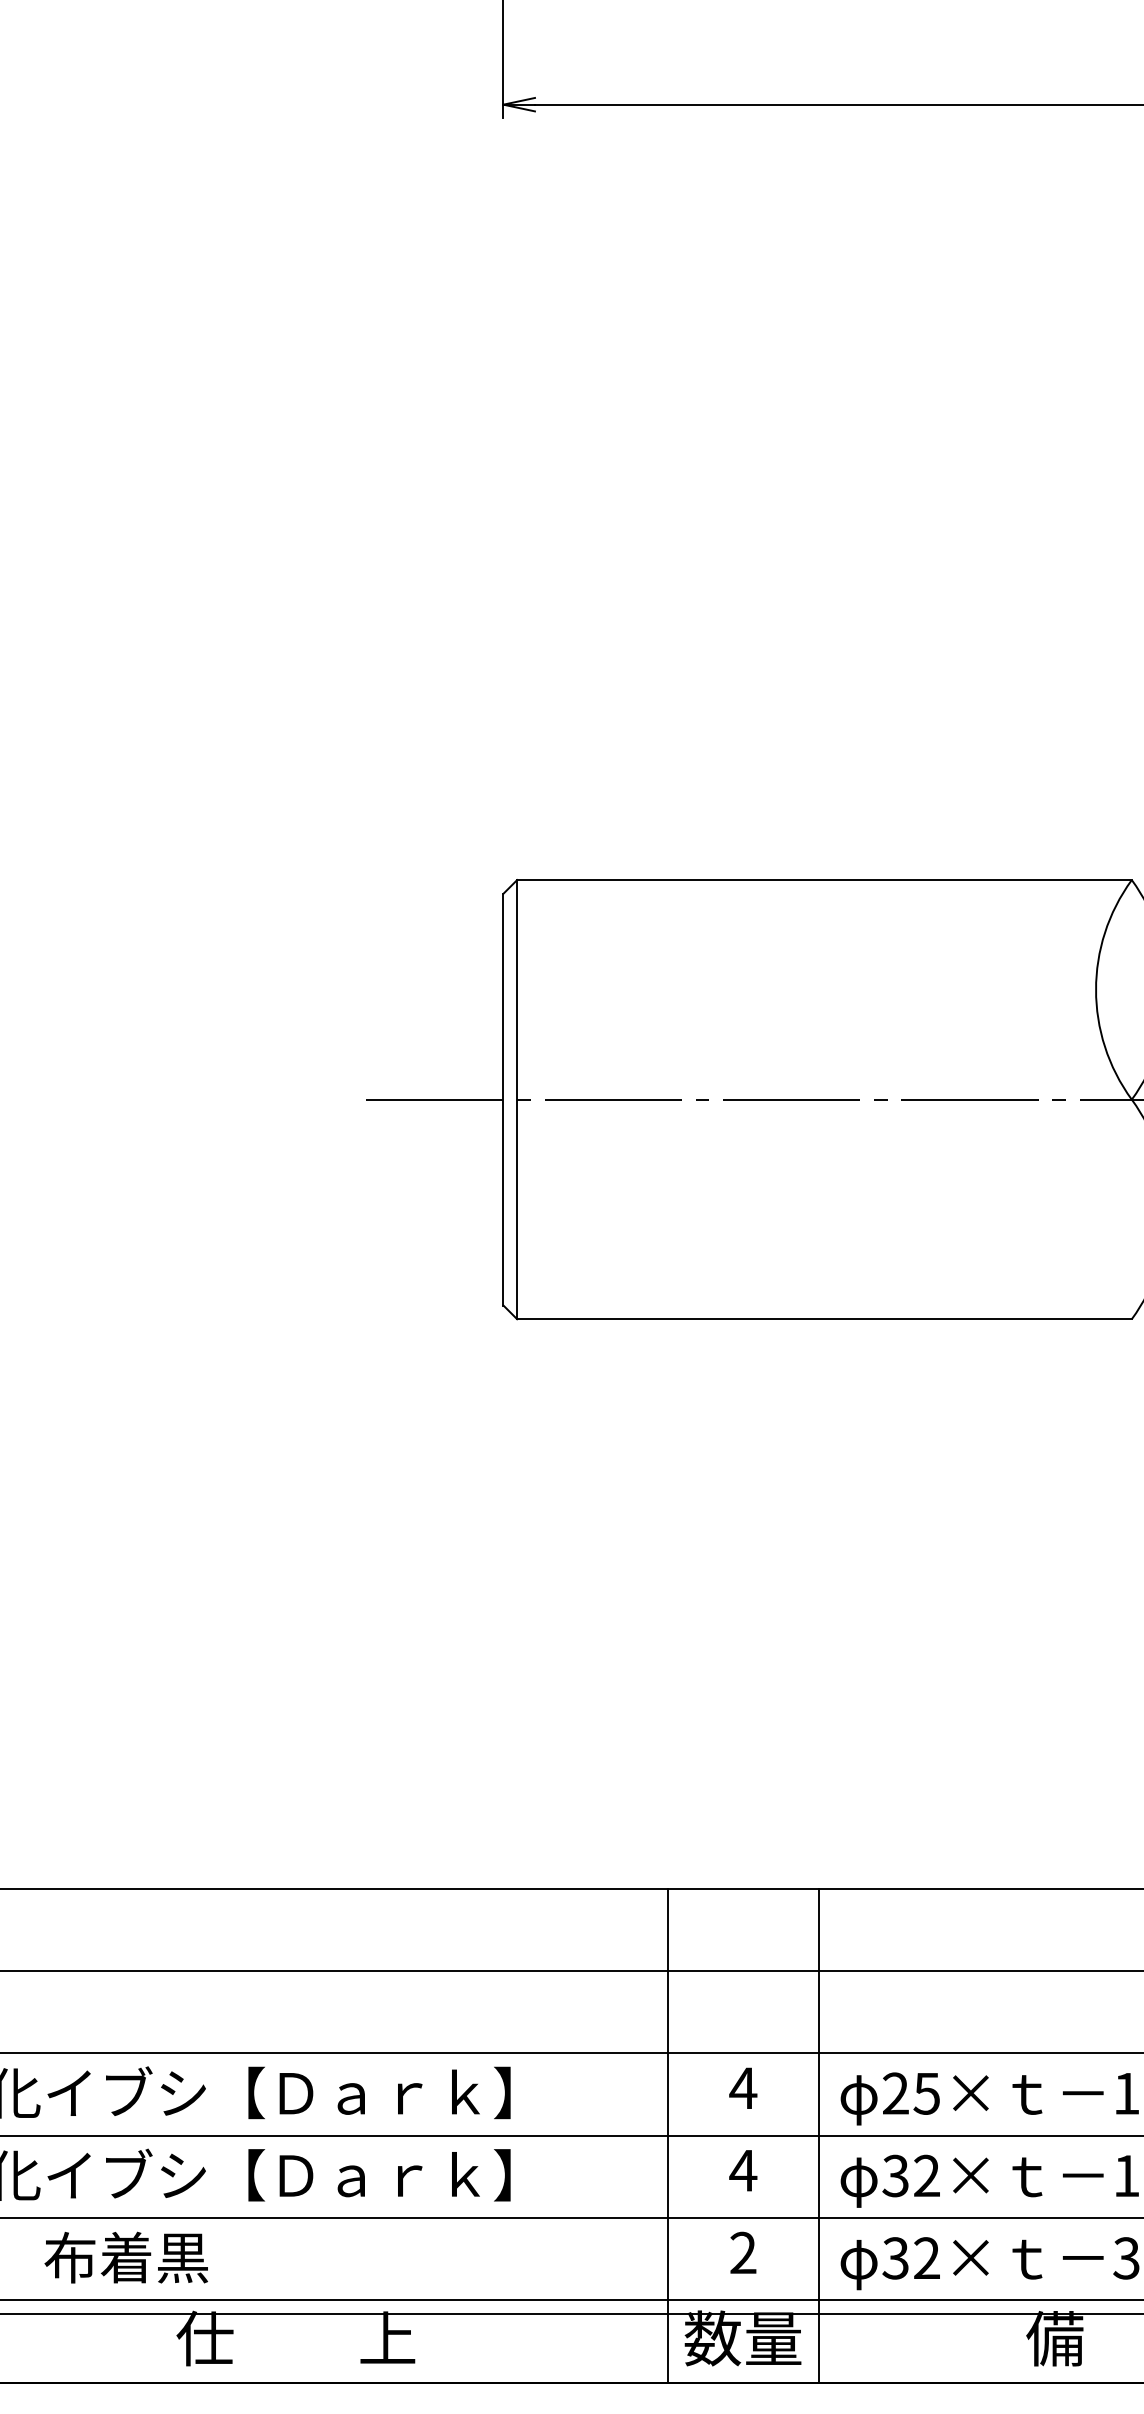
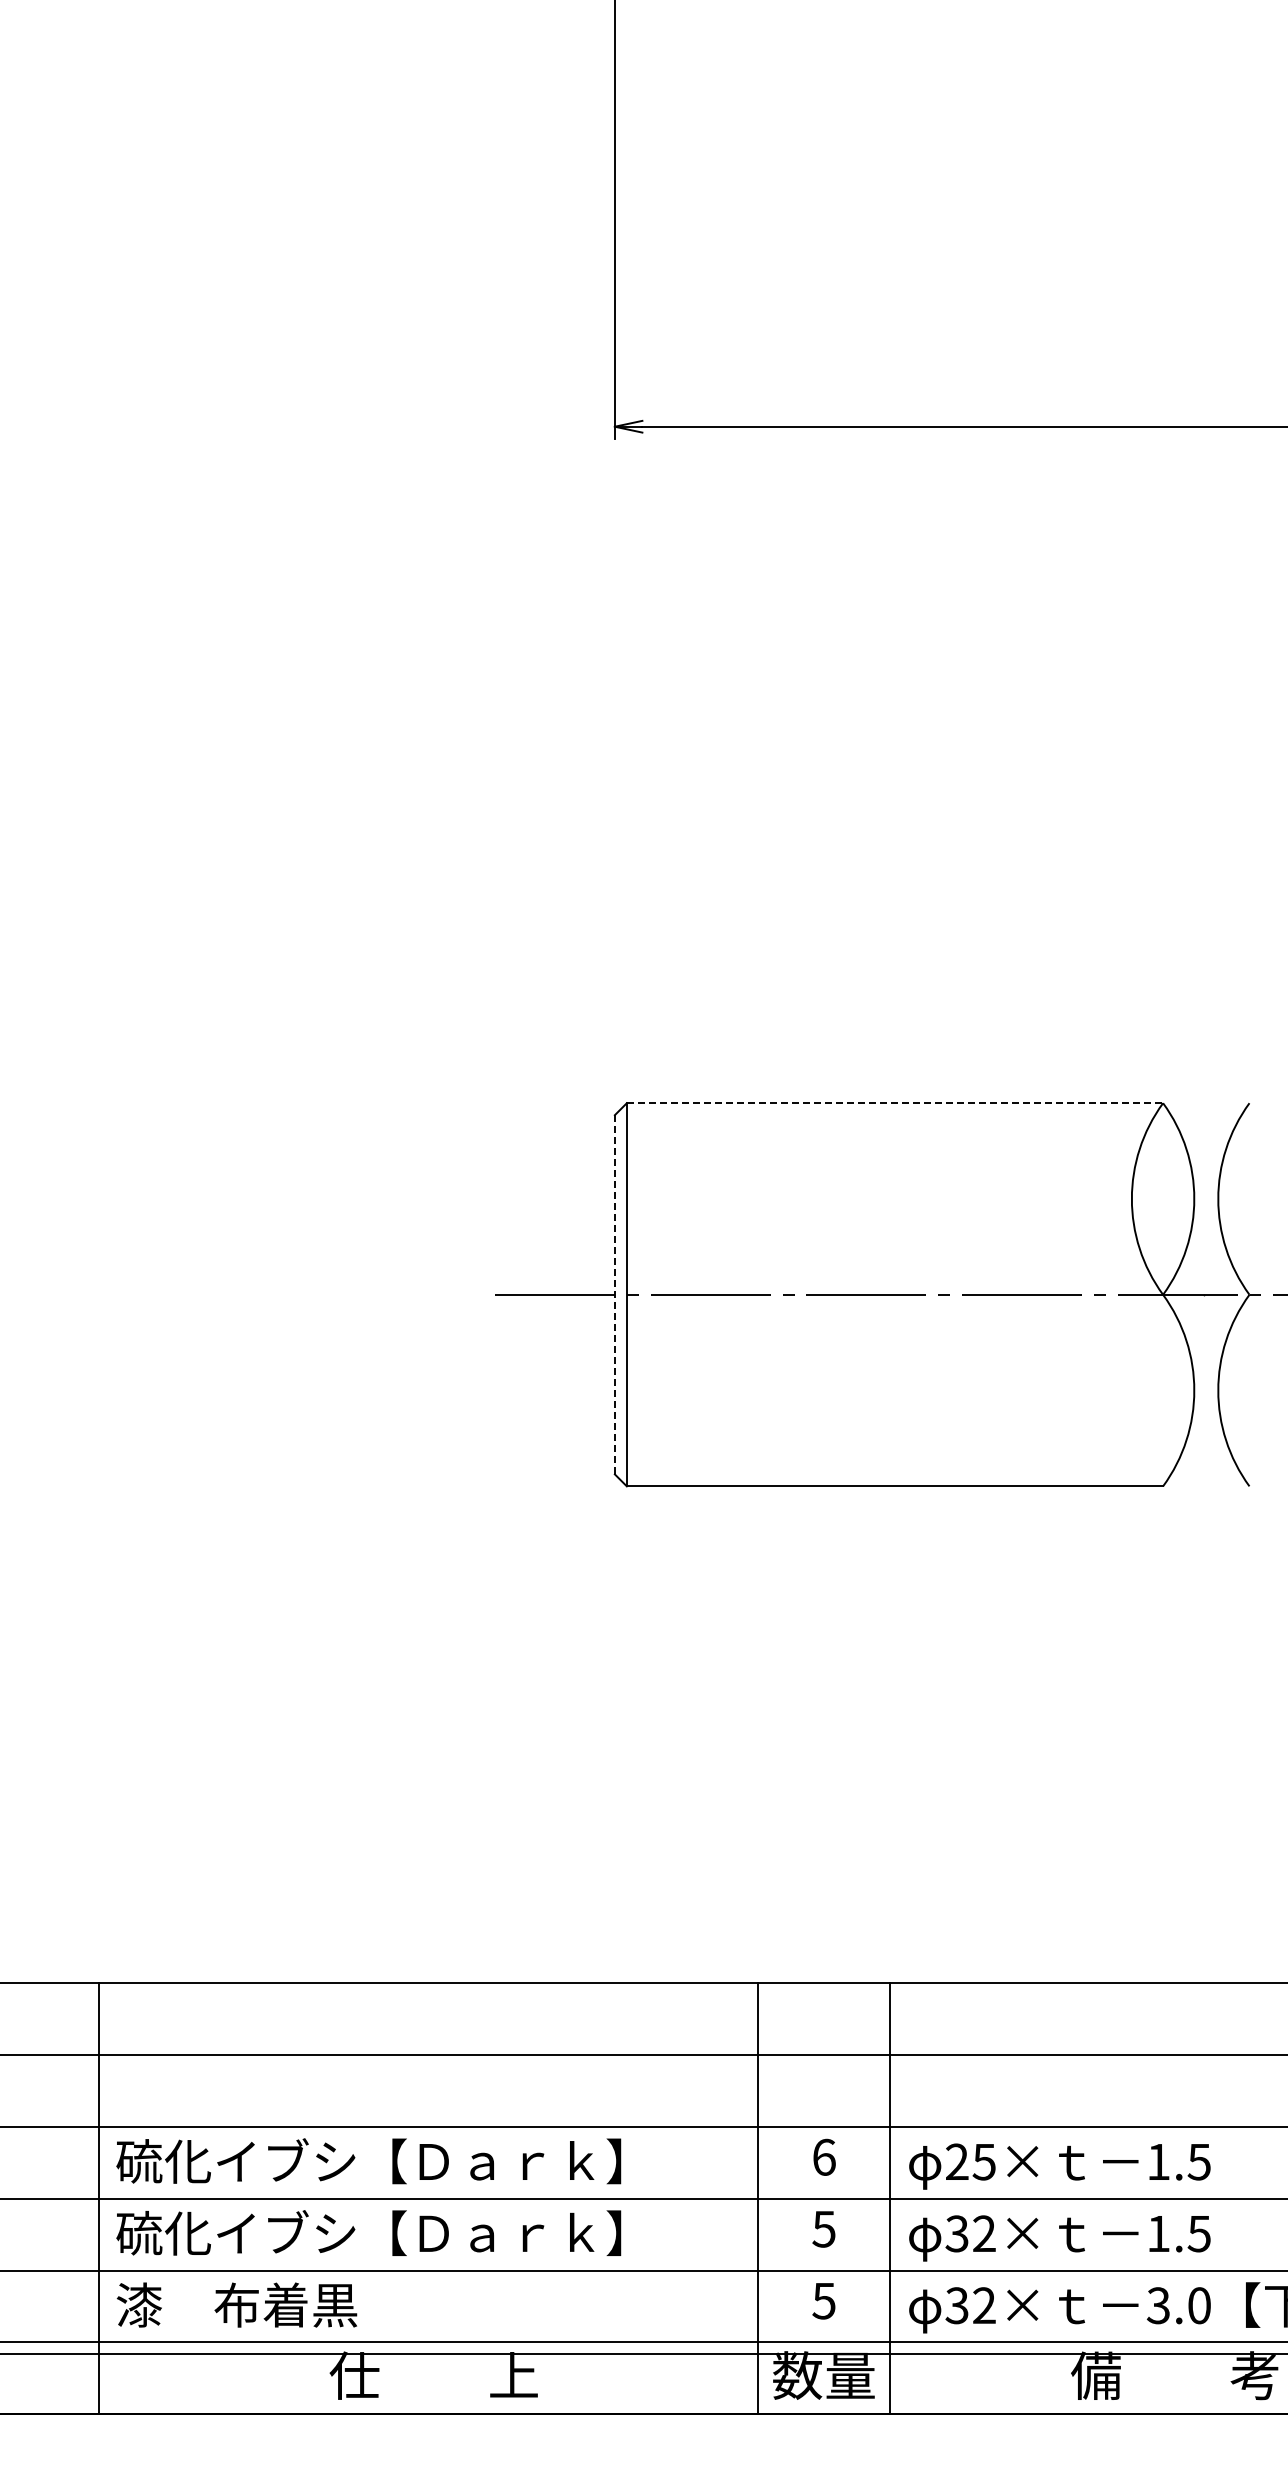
line: (825, 880) -> (895, 1103), solid -> dashed
line: (503, 1099) -> (614, 1294), solid -> dashed
text: (742, 2087) -> (823, 2156), 4 -> 6
text: (742, 2171) -> (823, 2229), 4 -> 5
text: (742, 2252) -> (823, 2300), 2 -> 5

